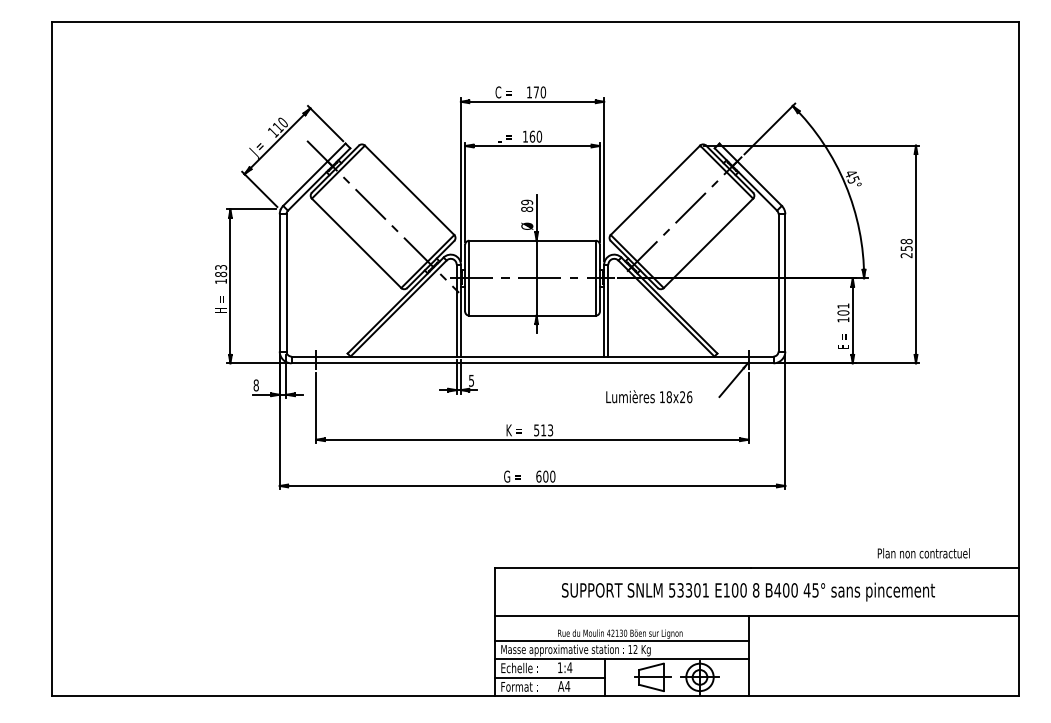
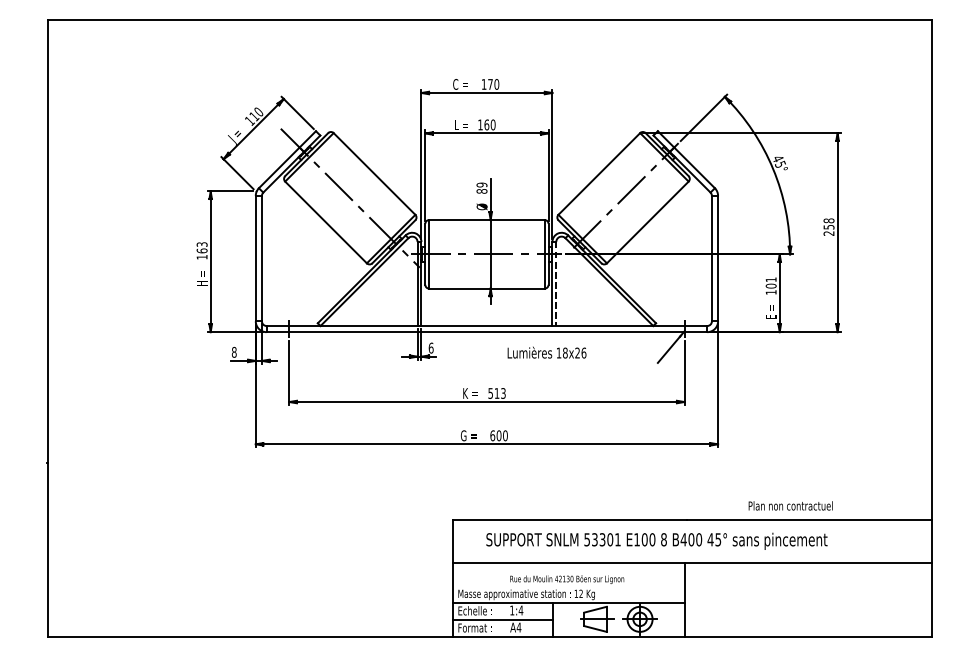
text: (220, 274) -> (201, 250), 183 -> 163
line: (608, 310) -> (556, 283), solid -> dashed
text: (471, 380) -> (431, 347), 5 -> 6
text: (649, 396) -> (547, 352), moved
text: (923, 553) -> (790, 506), moved
text: (748, 591) -> (656, 540), moved
line: (621, 640) -> (568, 585), removed

